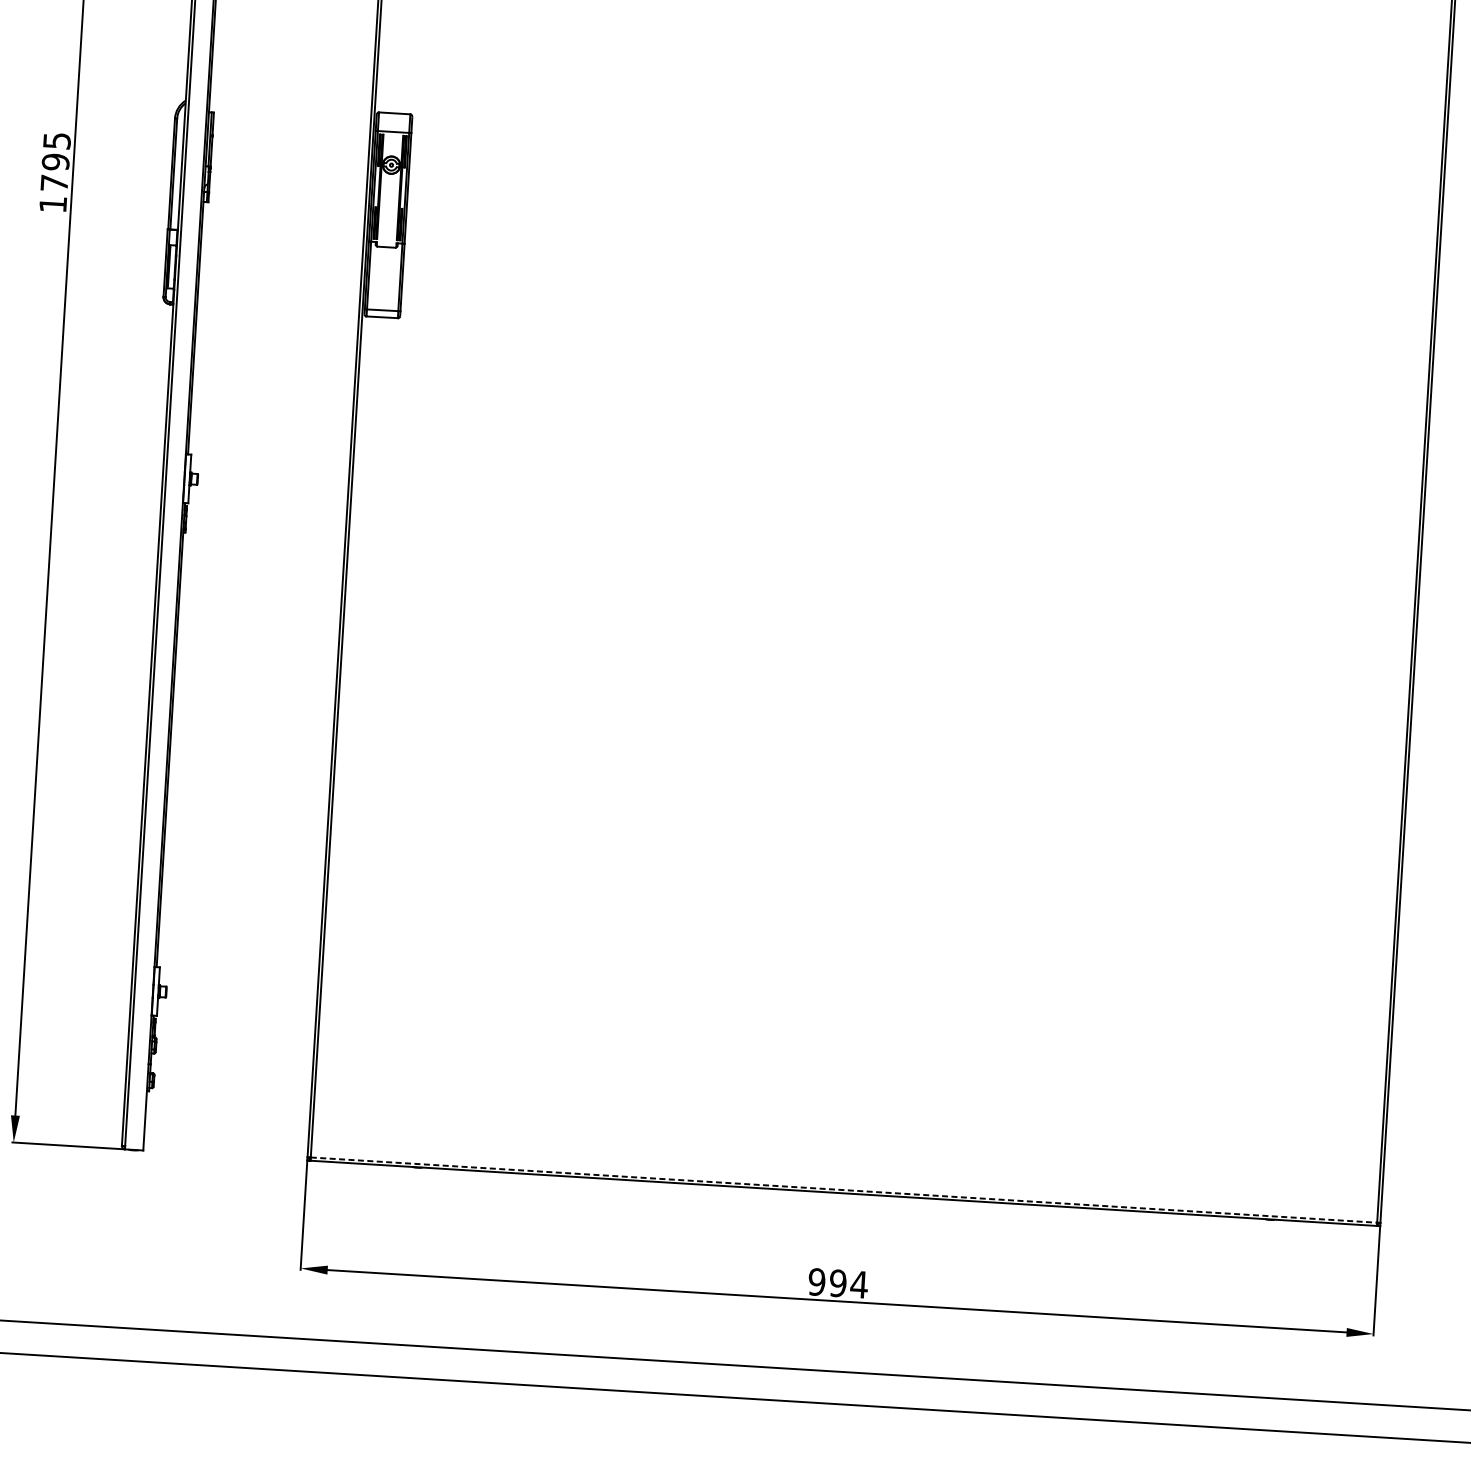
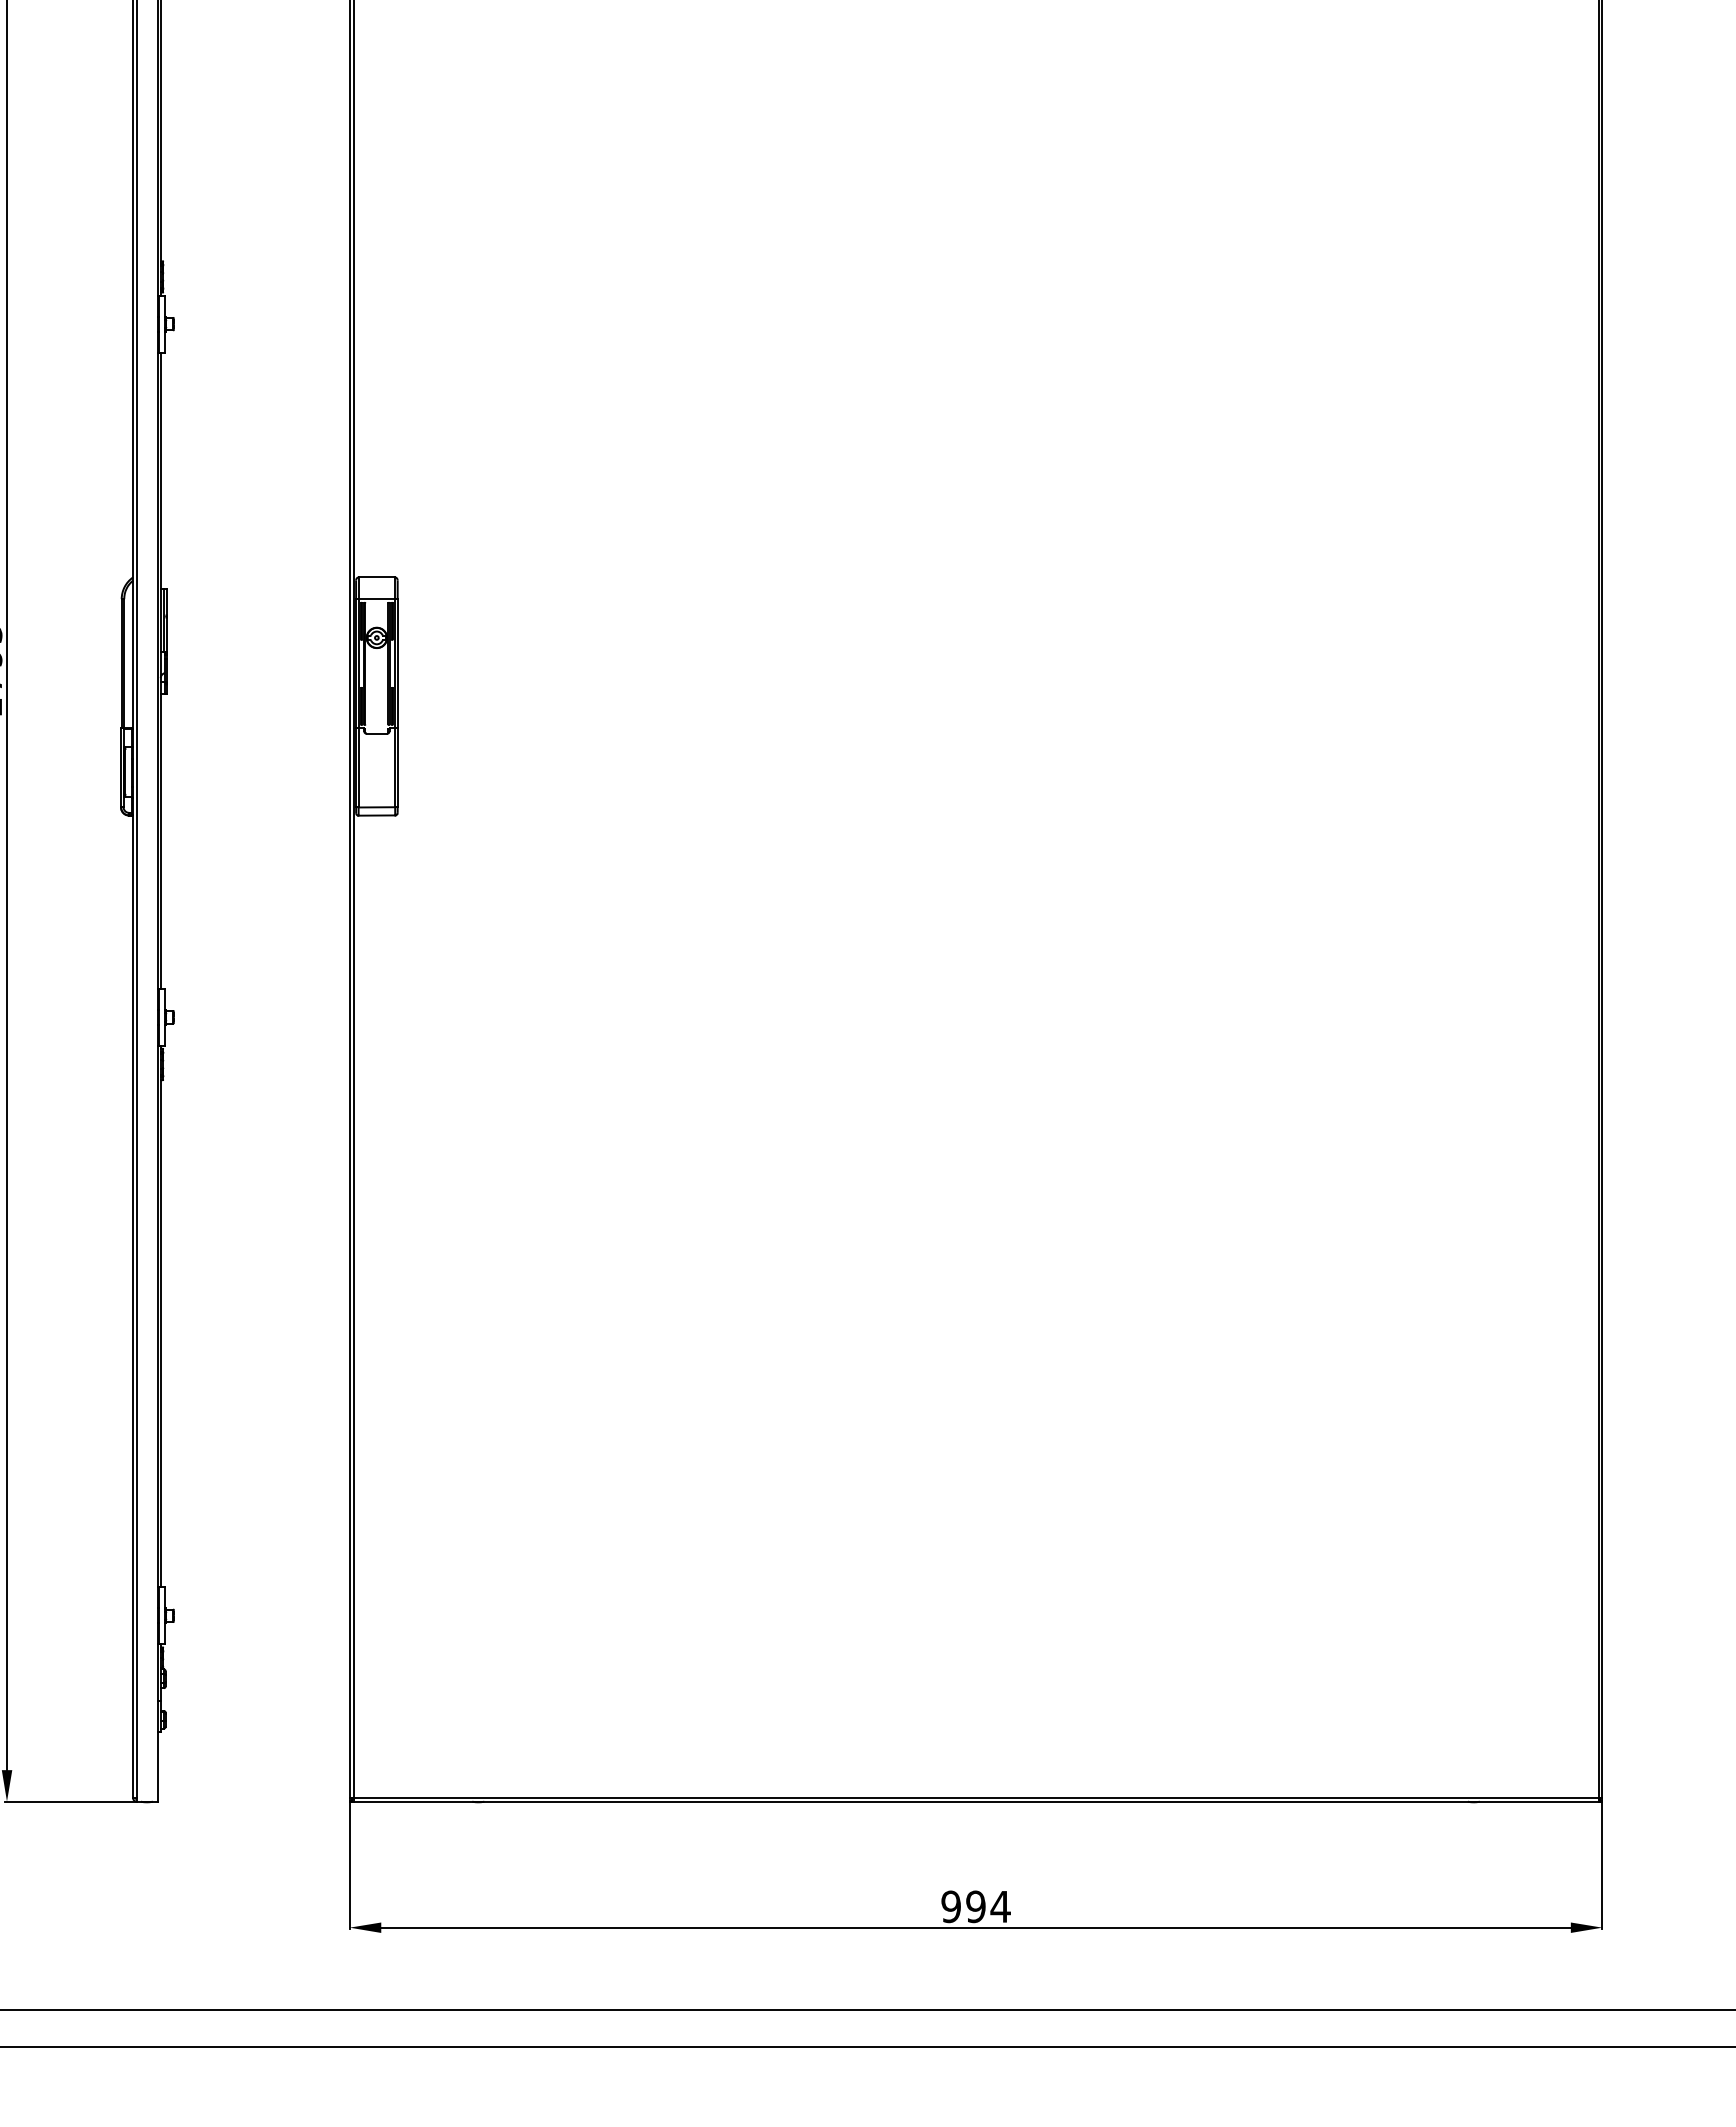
line: (844, 1189) -> (976, 1797), dashed -> solid

